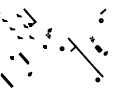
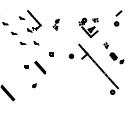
part: (76, 24) -> (88, 28), added
part: (48, 33) -> (55, 24), moved
part: (19, 58) -> (35, 67), moved

